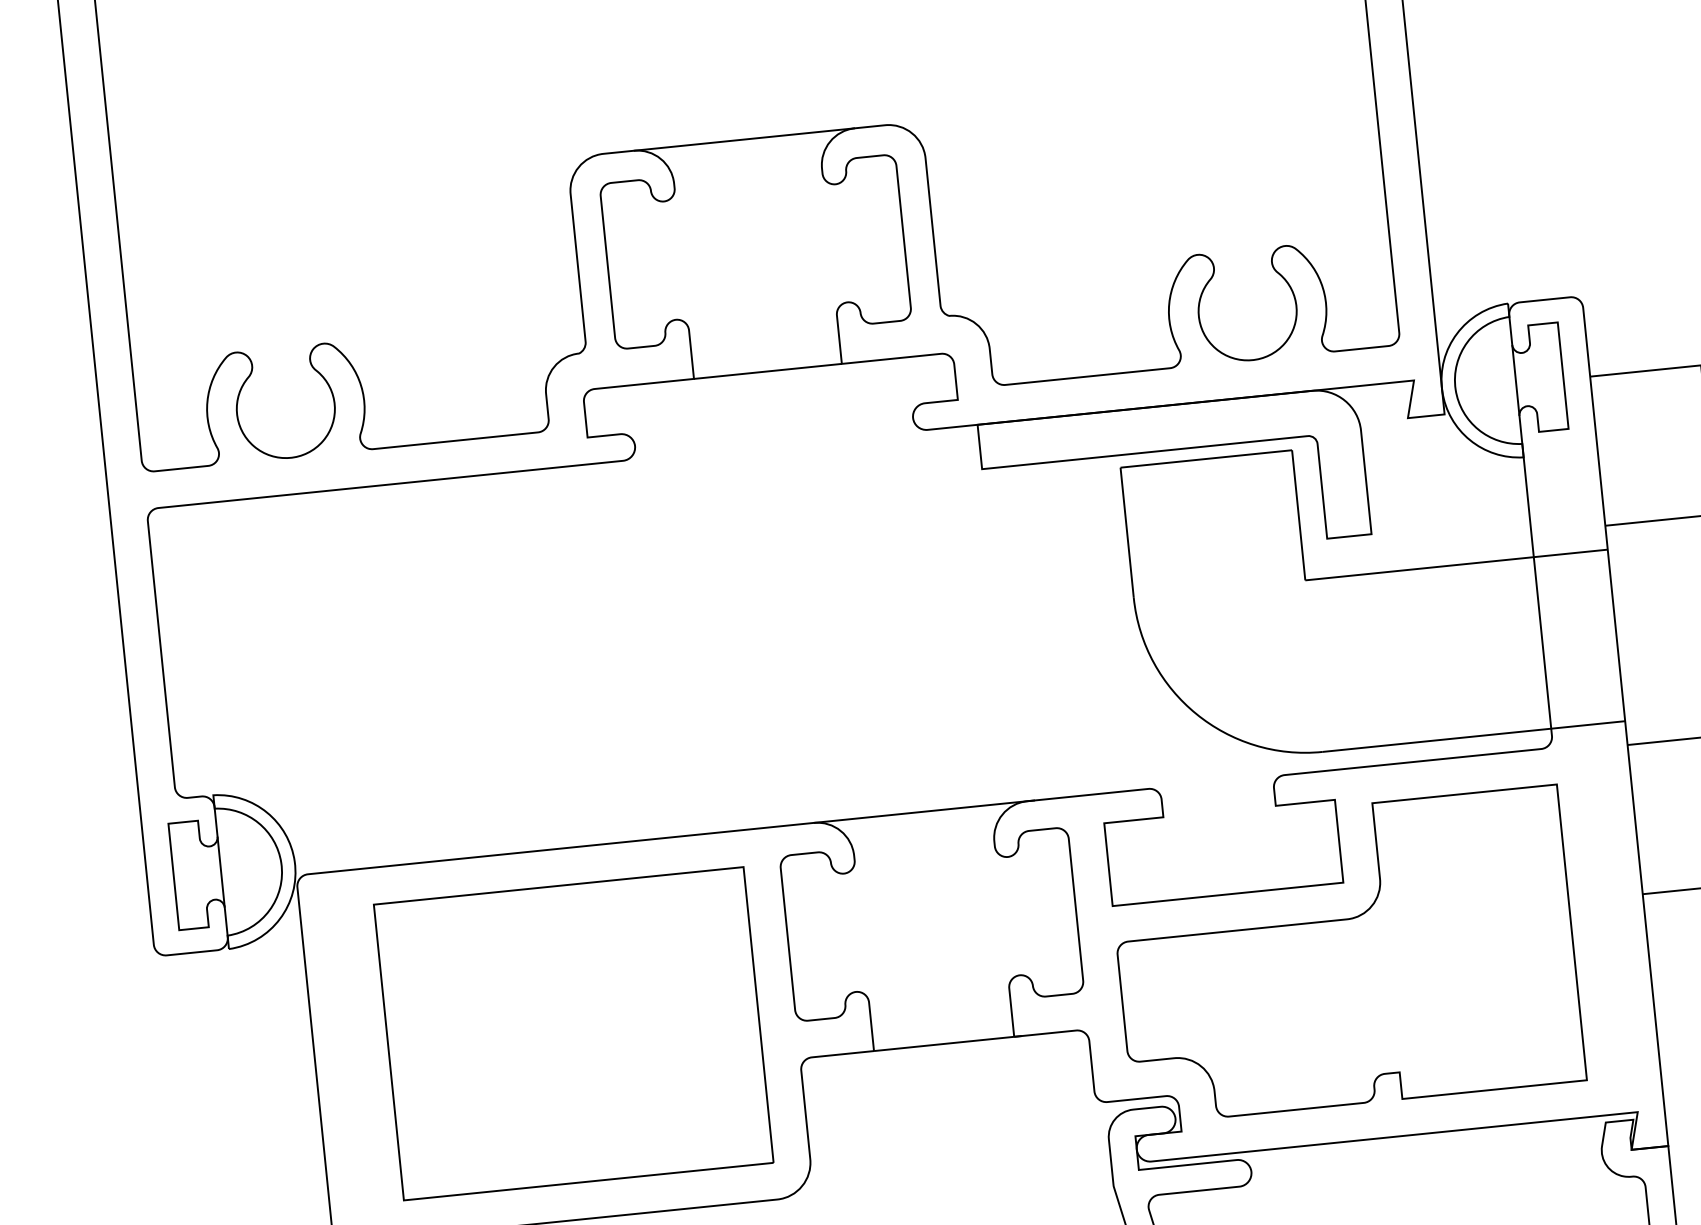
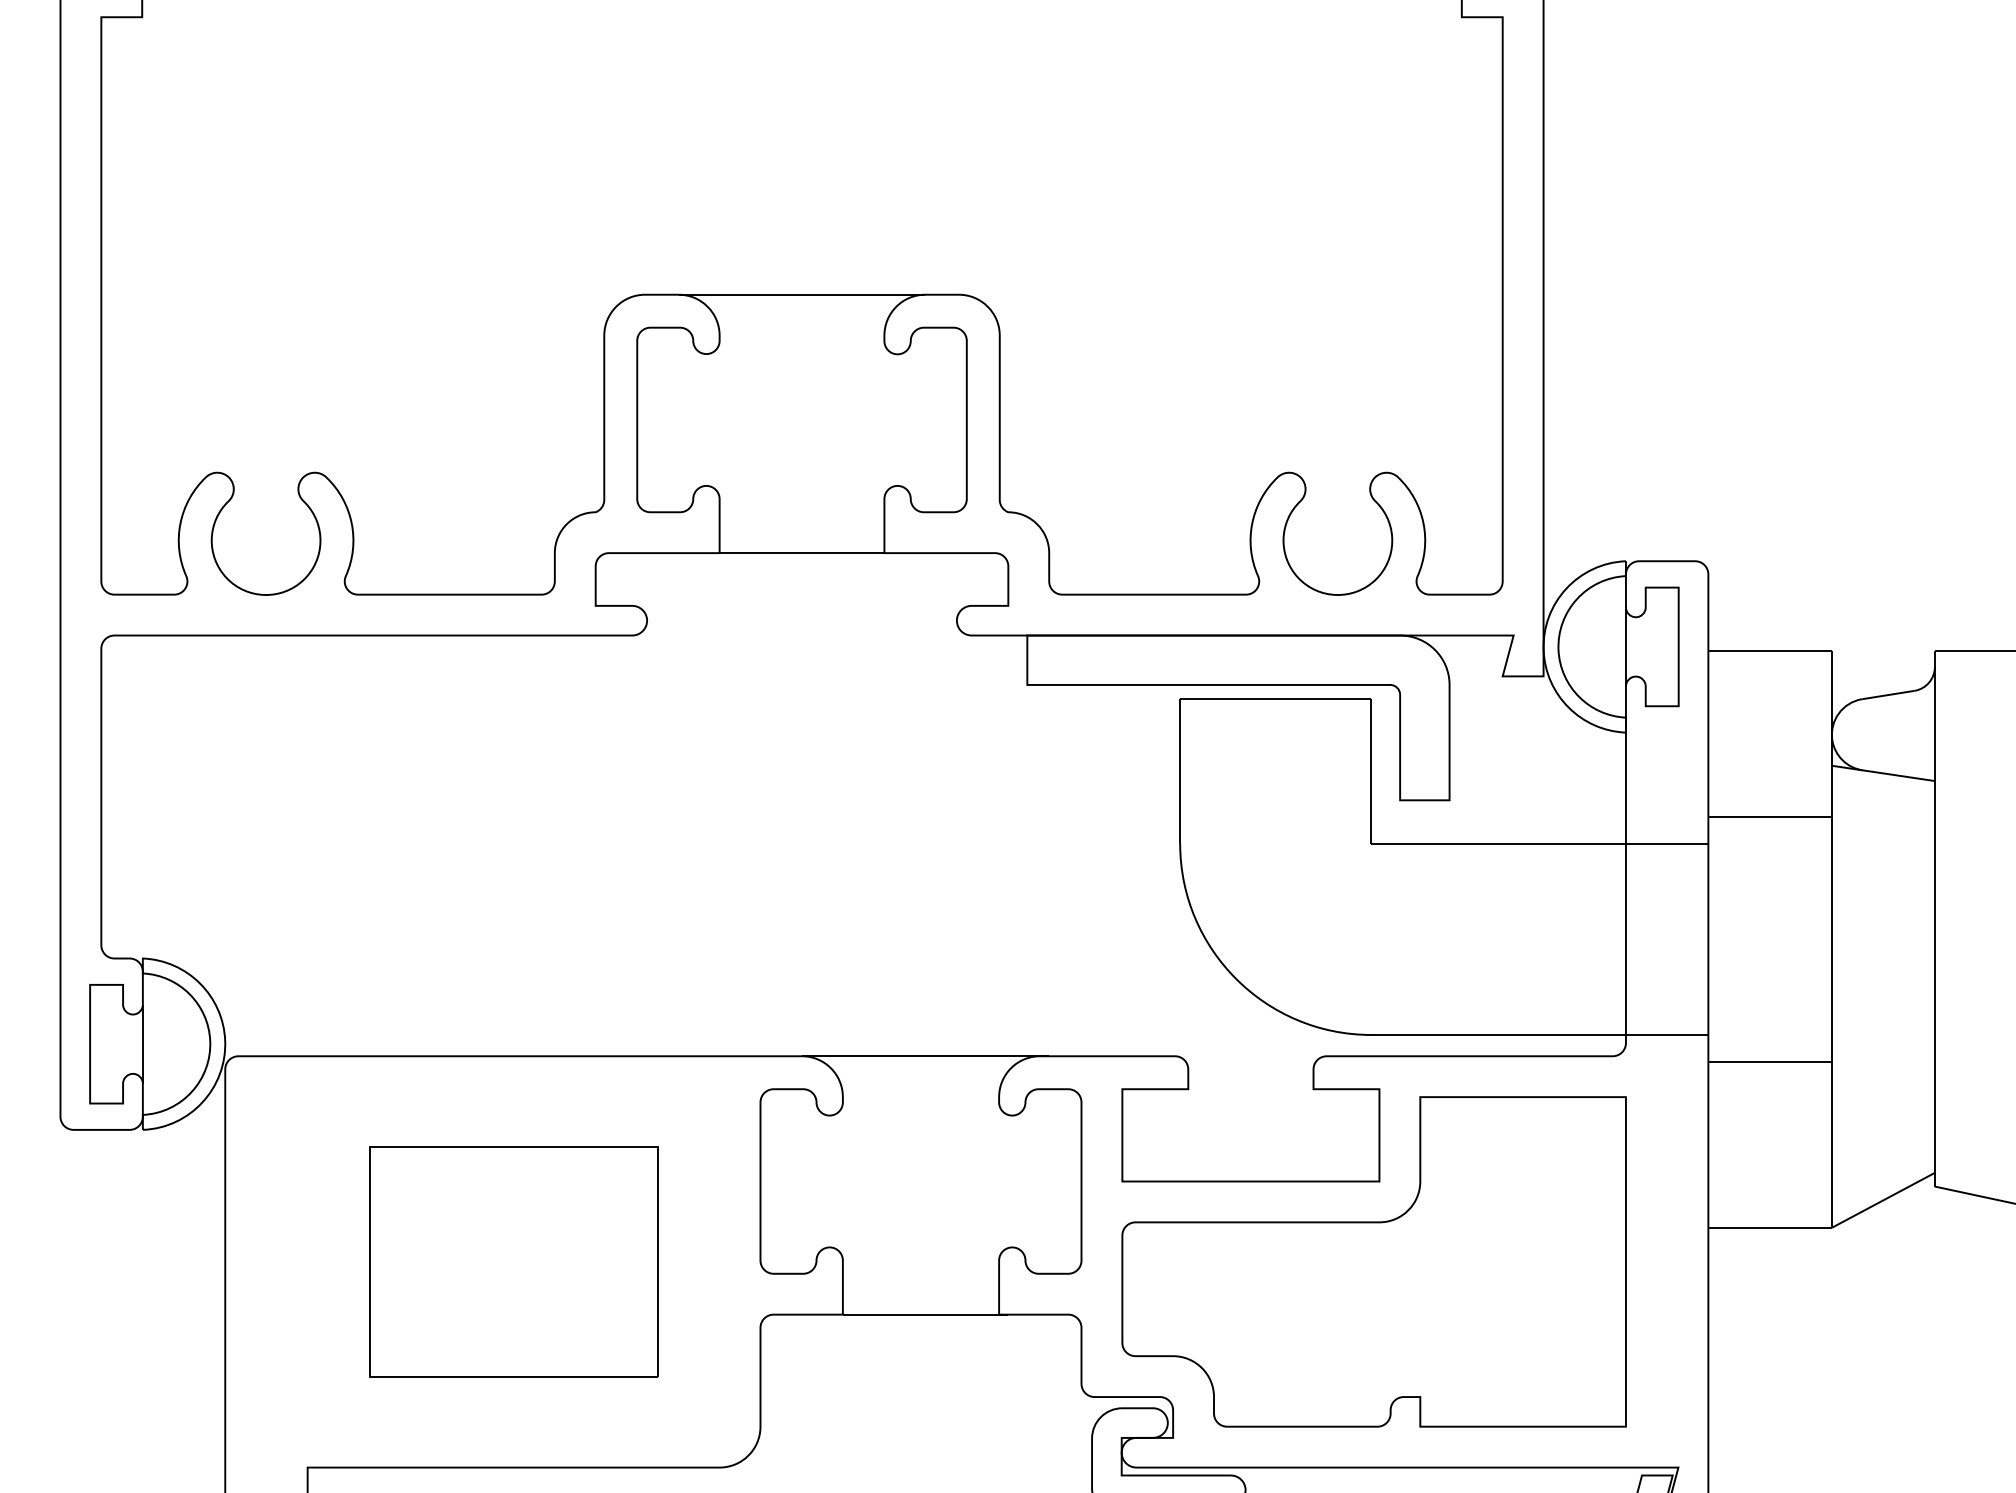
part: (573, 1033) -> (513, 1261), size x0.7

